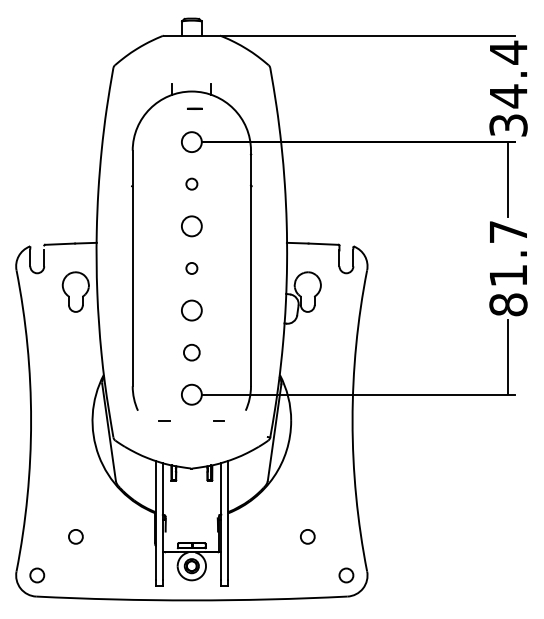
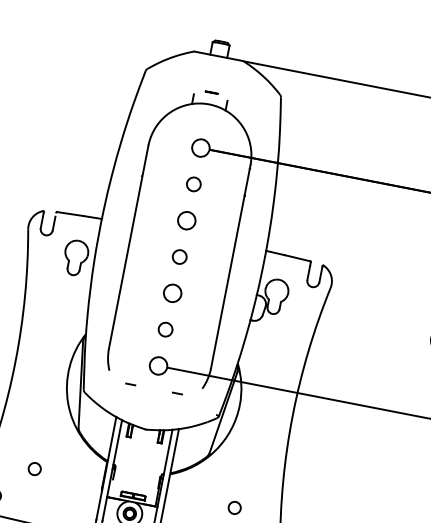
line: (194, 108) -> (211, 92), moved
circle: (191, 183) -> (193, 183), size x1.43
circle: (191, 268) -> (179, 257), size x1.43

